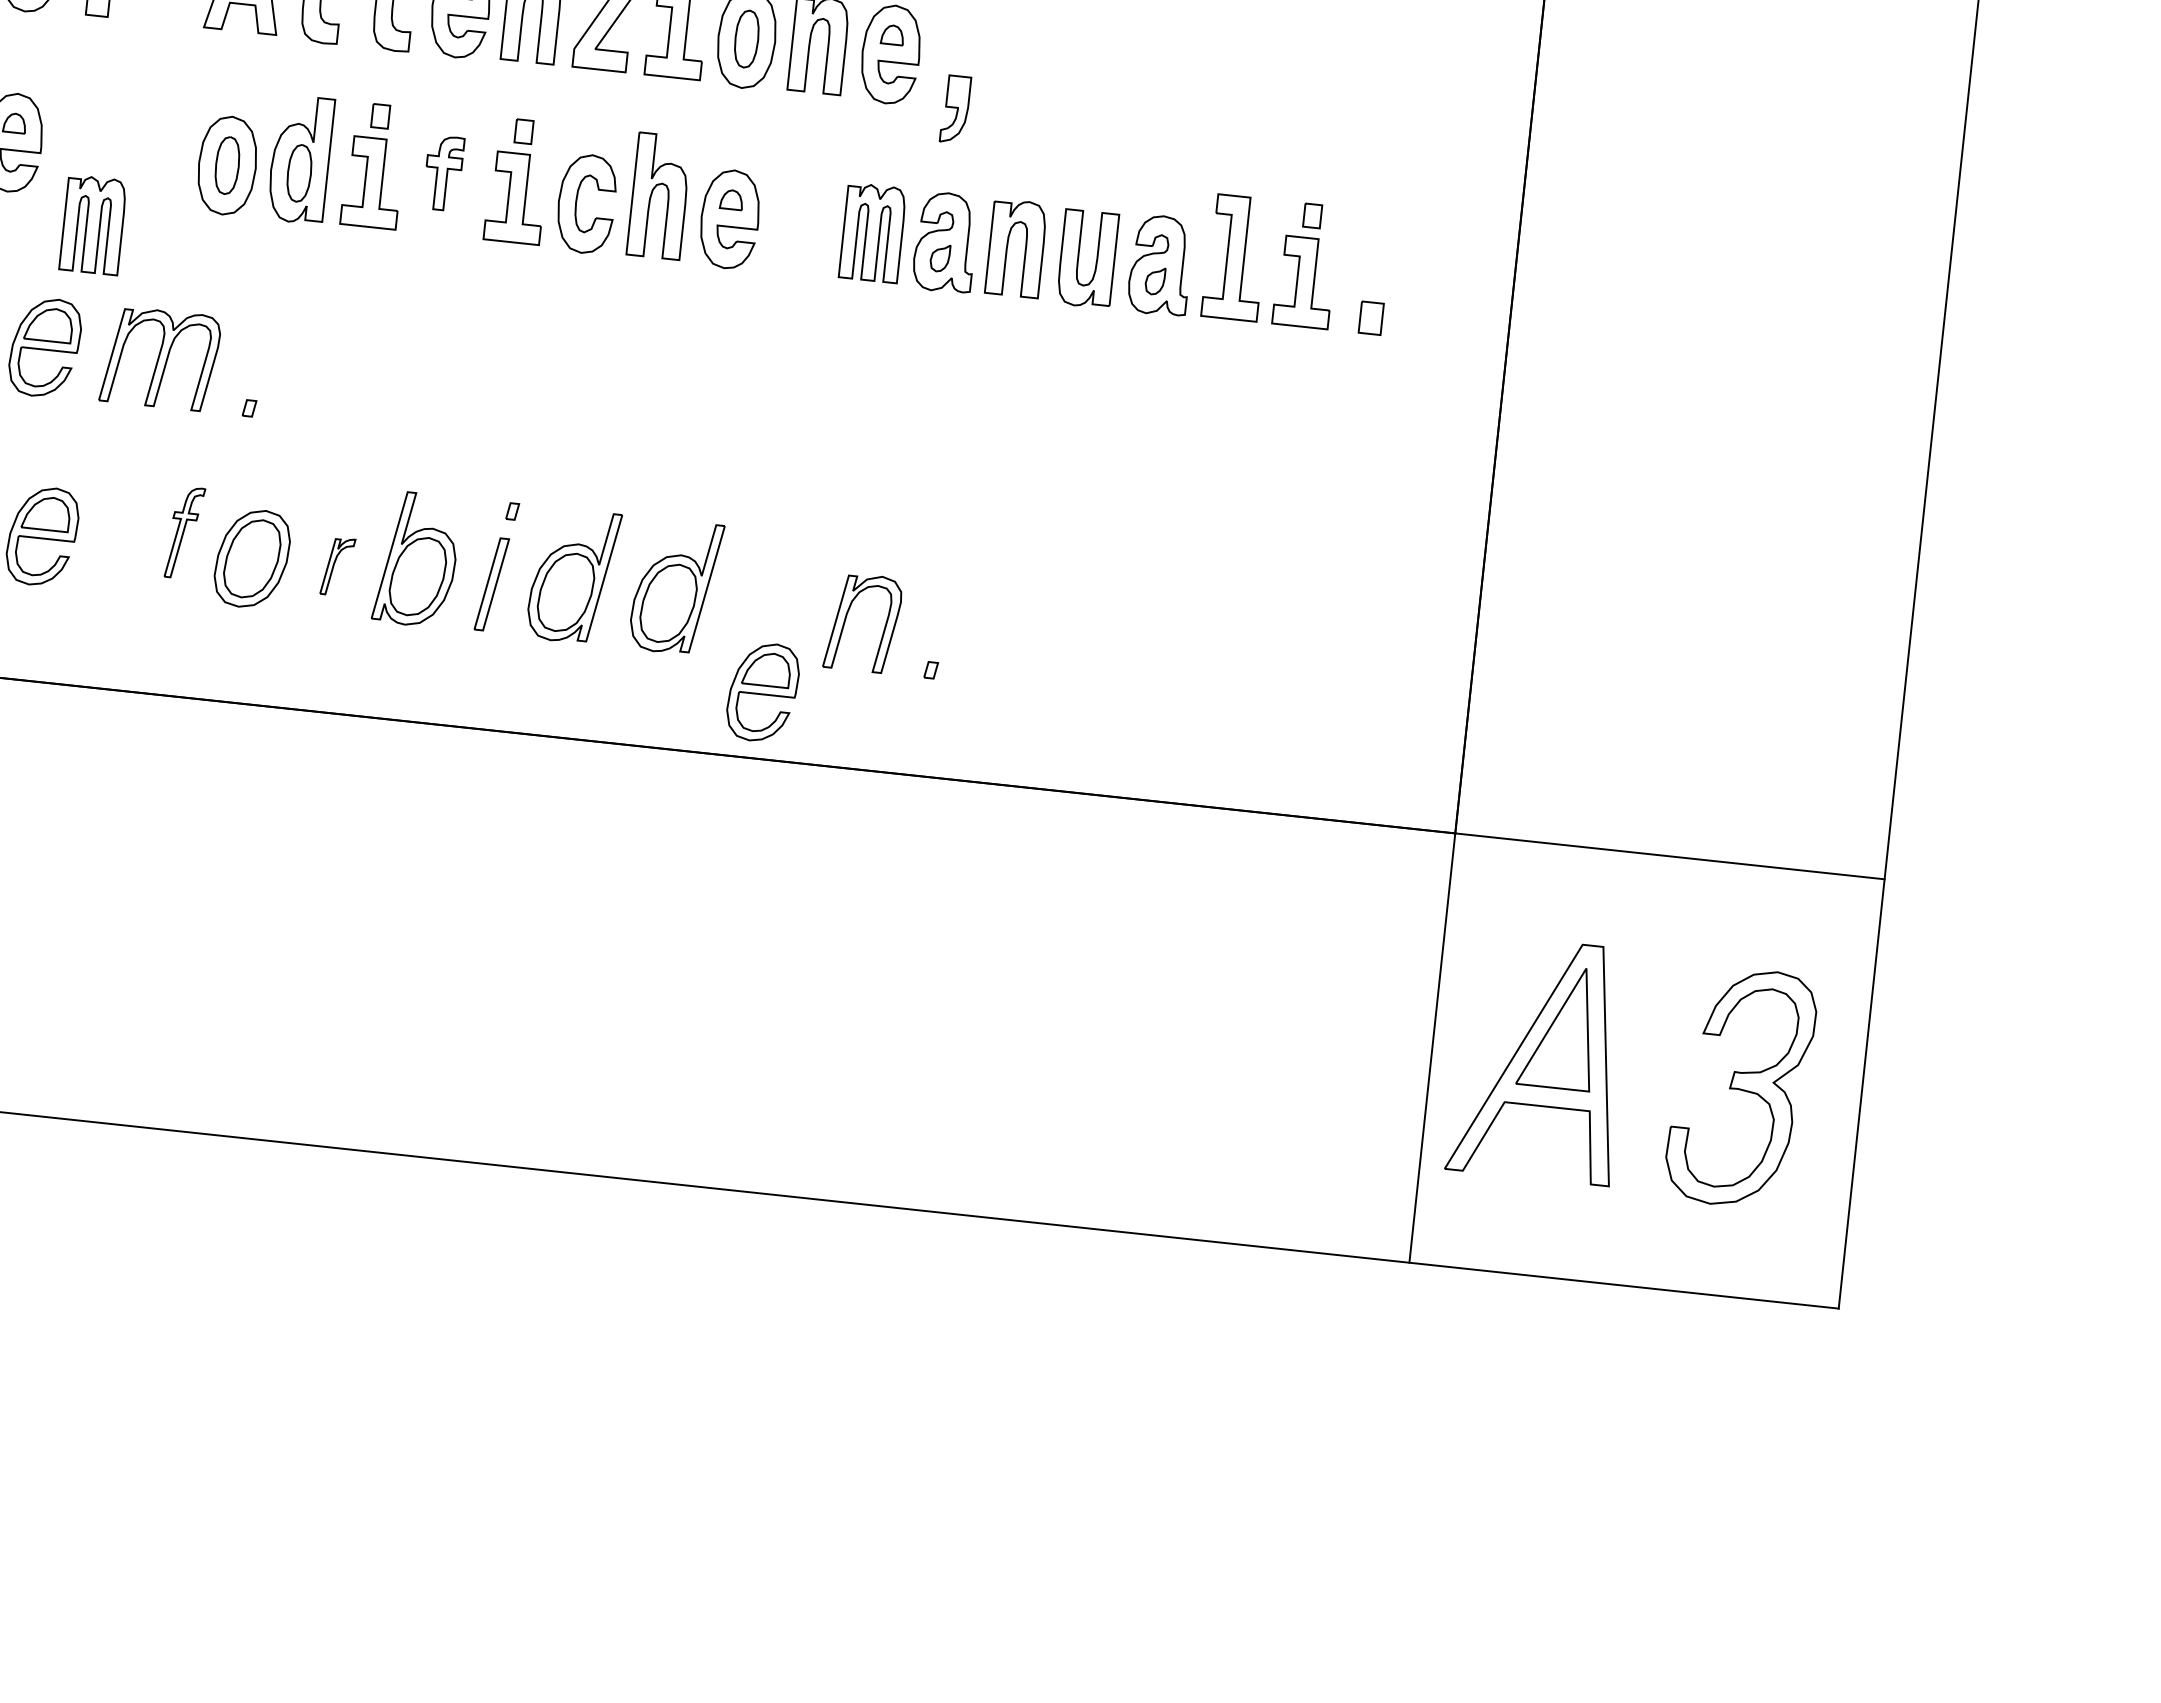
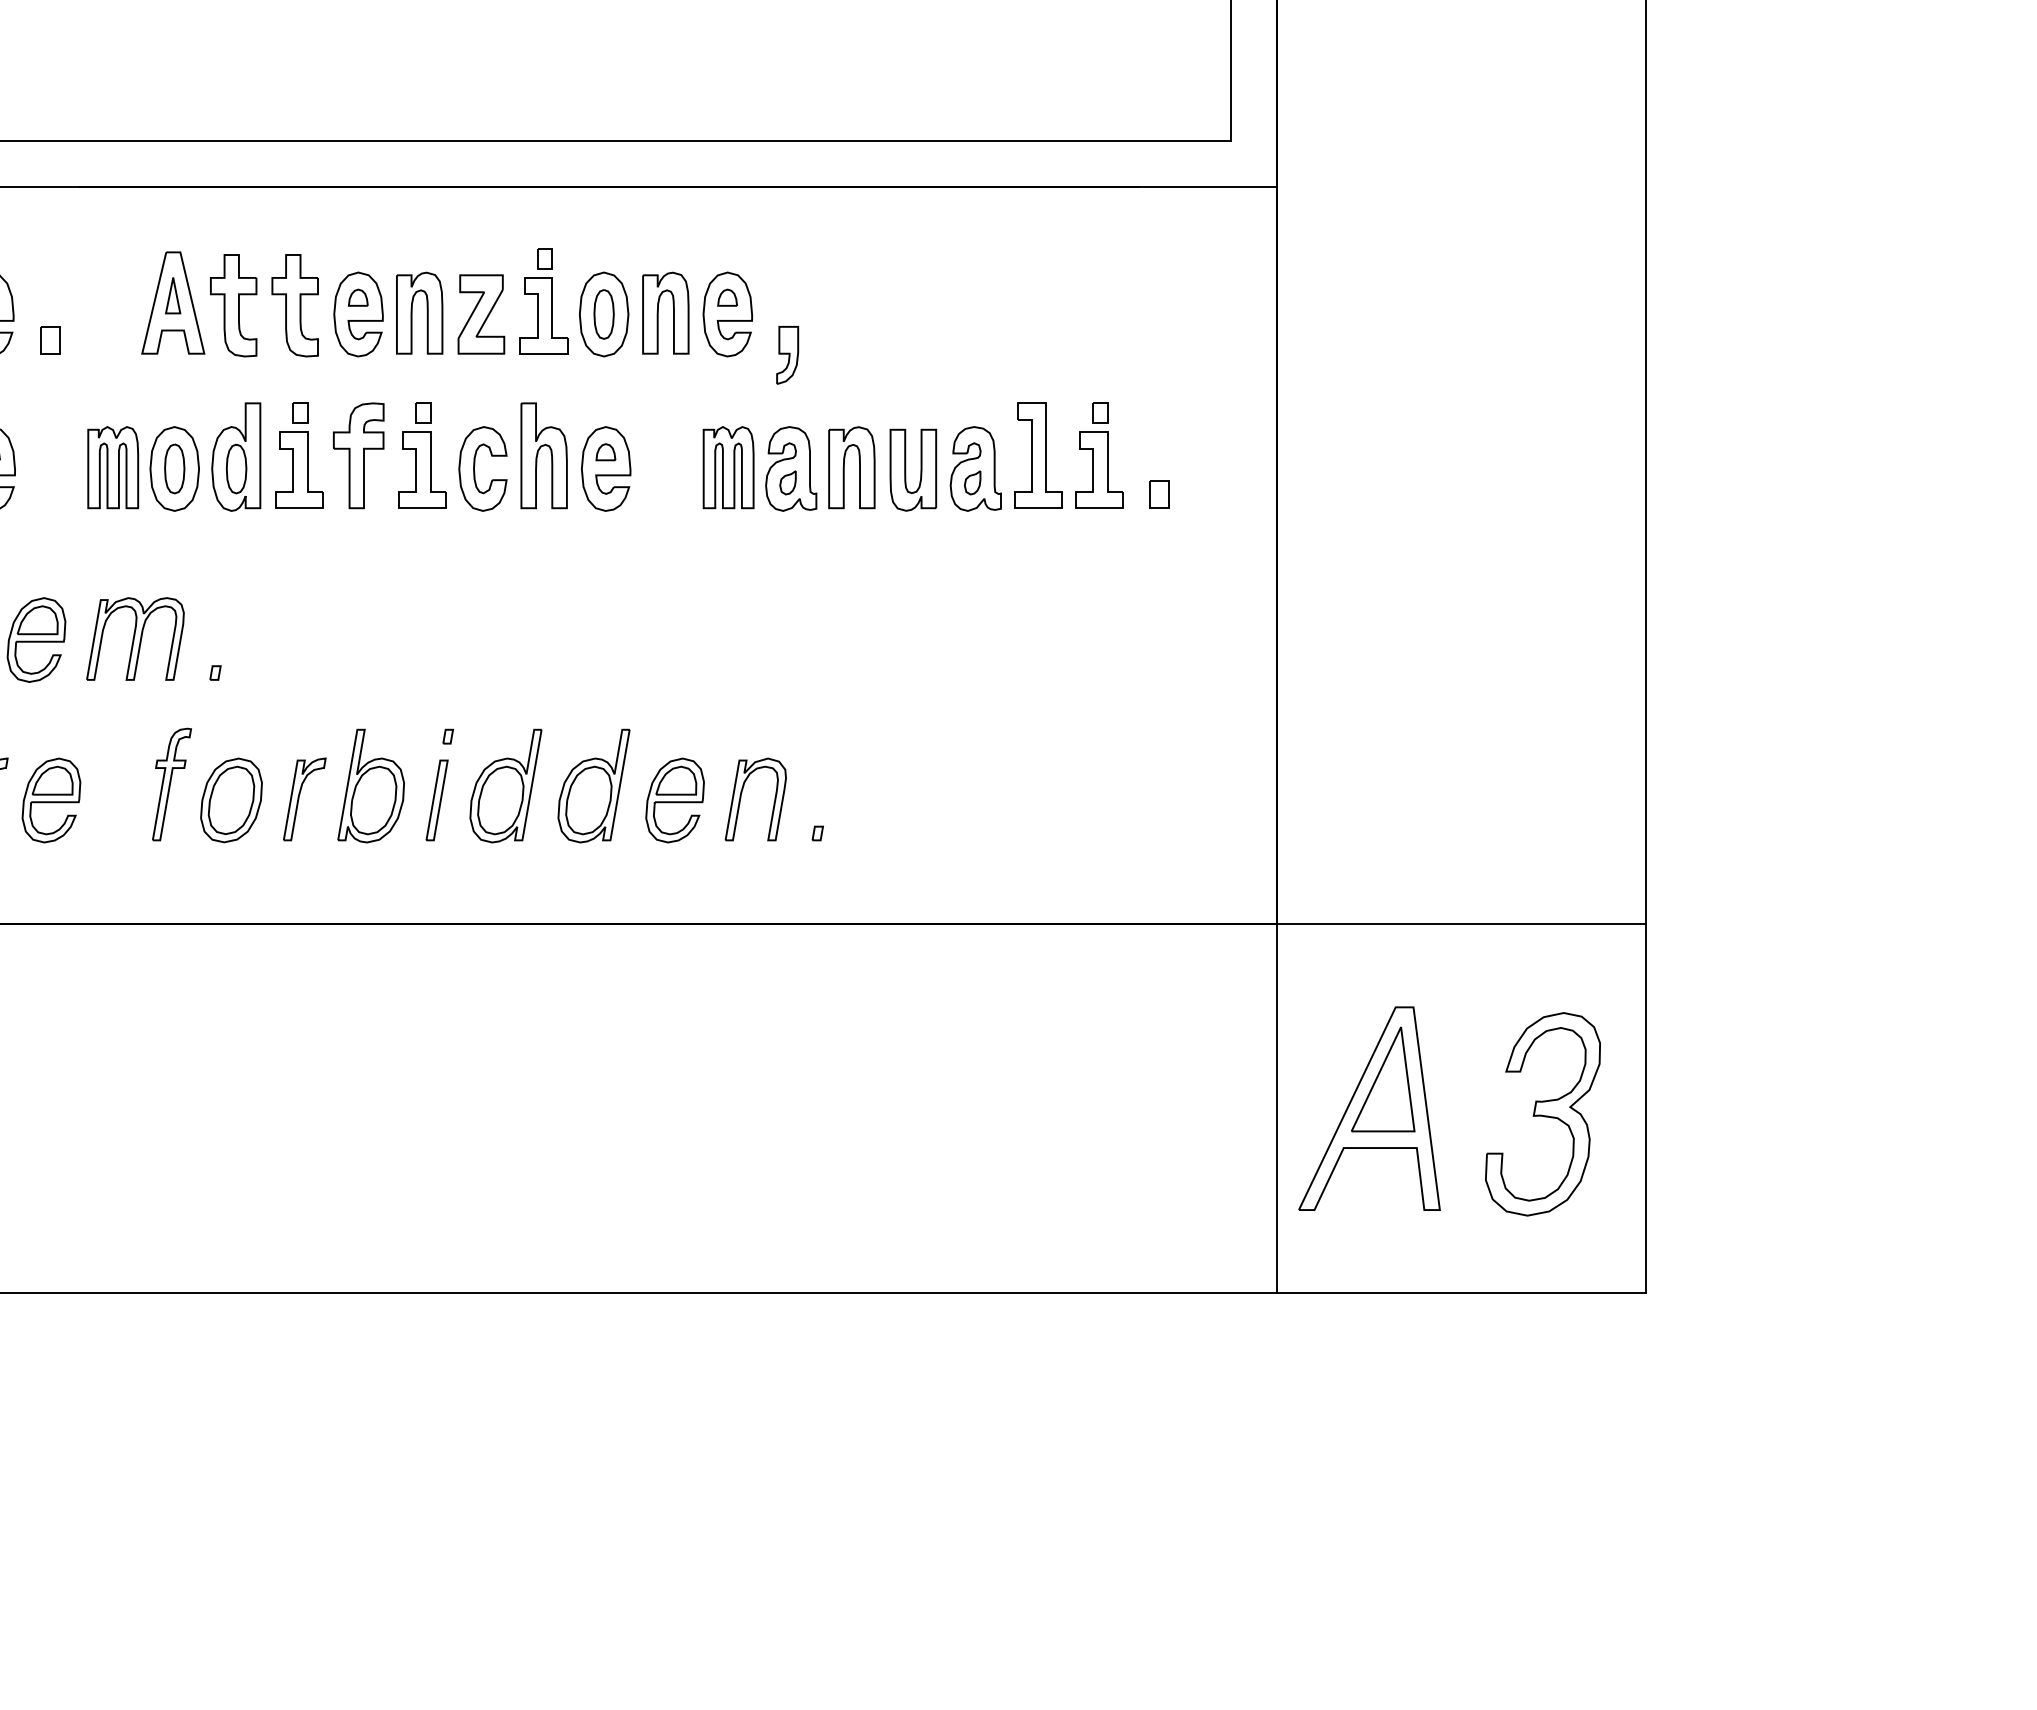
part: (443, 172) -> (358, 455), size x1.67
part: (93, 224) -> (113, 467), moved
part: (184, 532) -> (171, 784), size x1.43
part: (337, 566) -> (304, 799), size x1.67
part: (762, 692) -> (674, 800), moved

